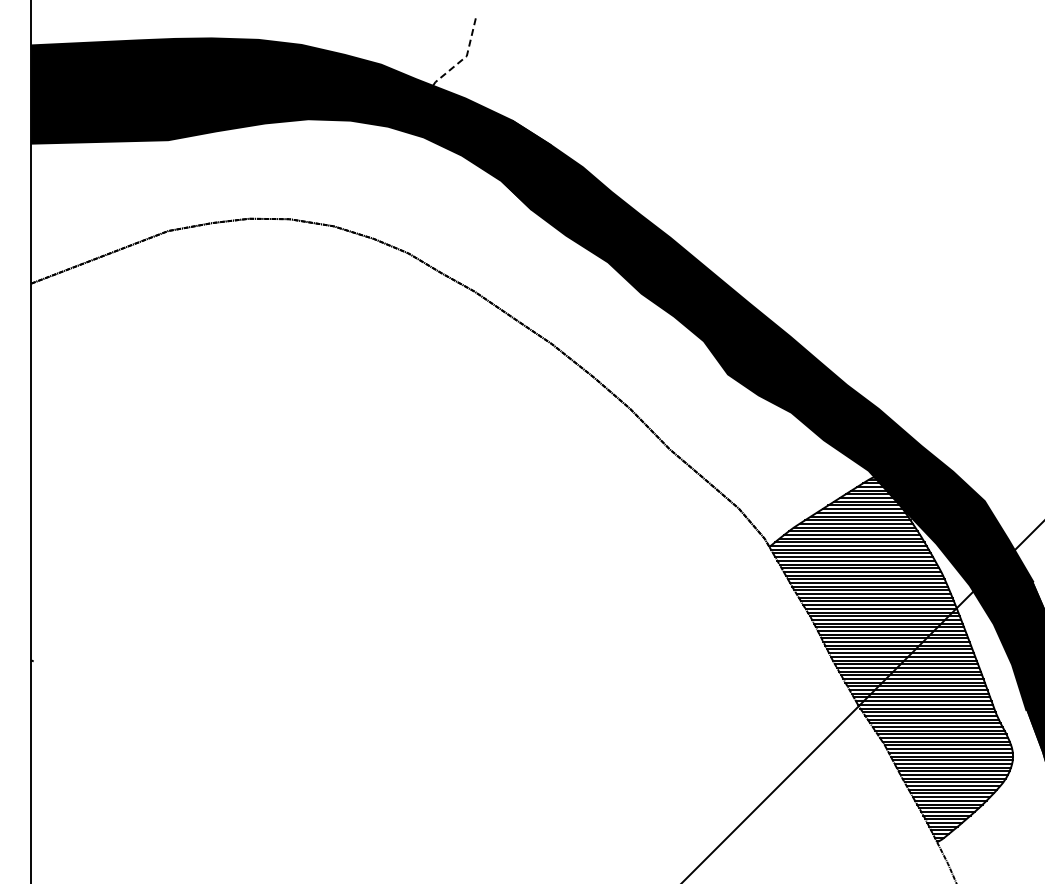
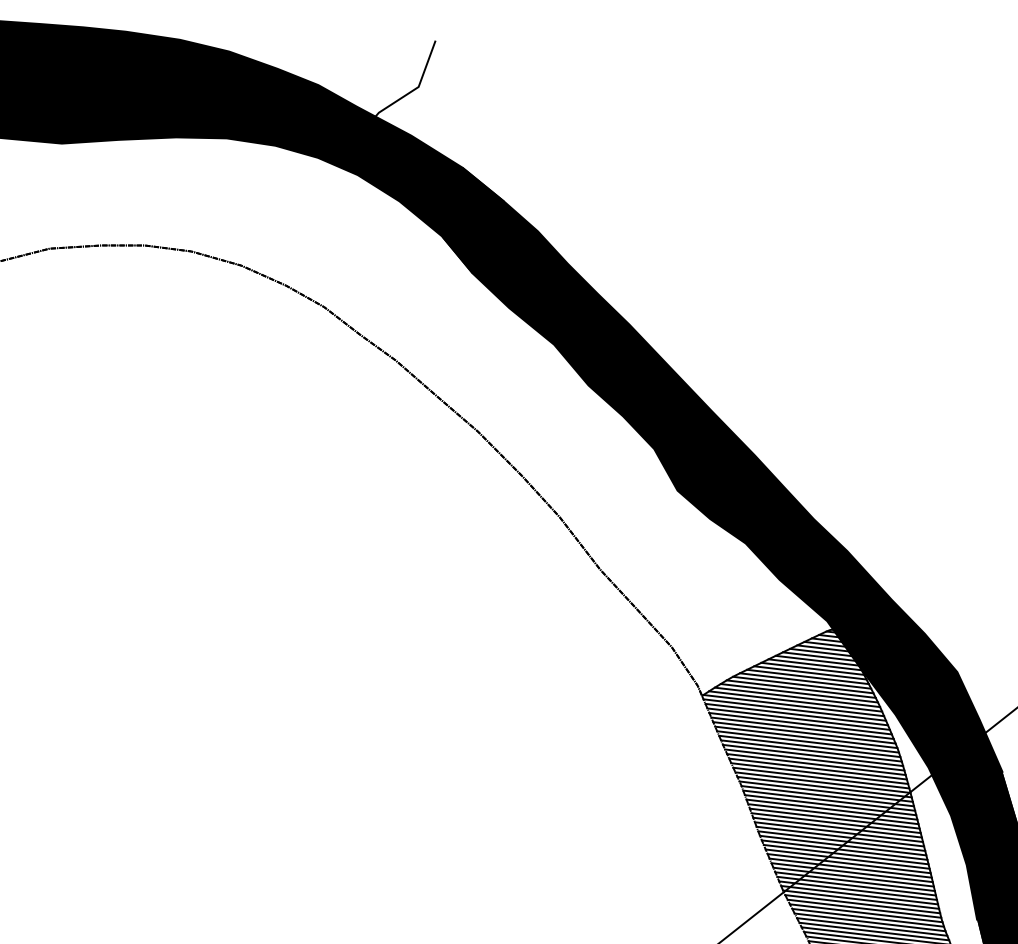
line: (466, 56) -> (418, 87), dashed -> solid

